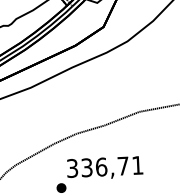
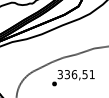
text: (121, 165) -> (84, 74), 336,71 -> 336,51

